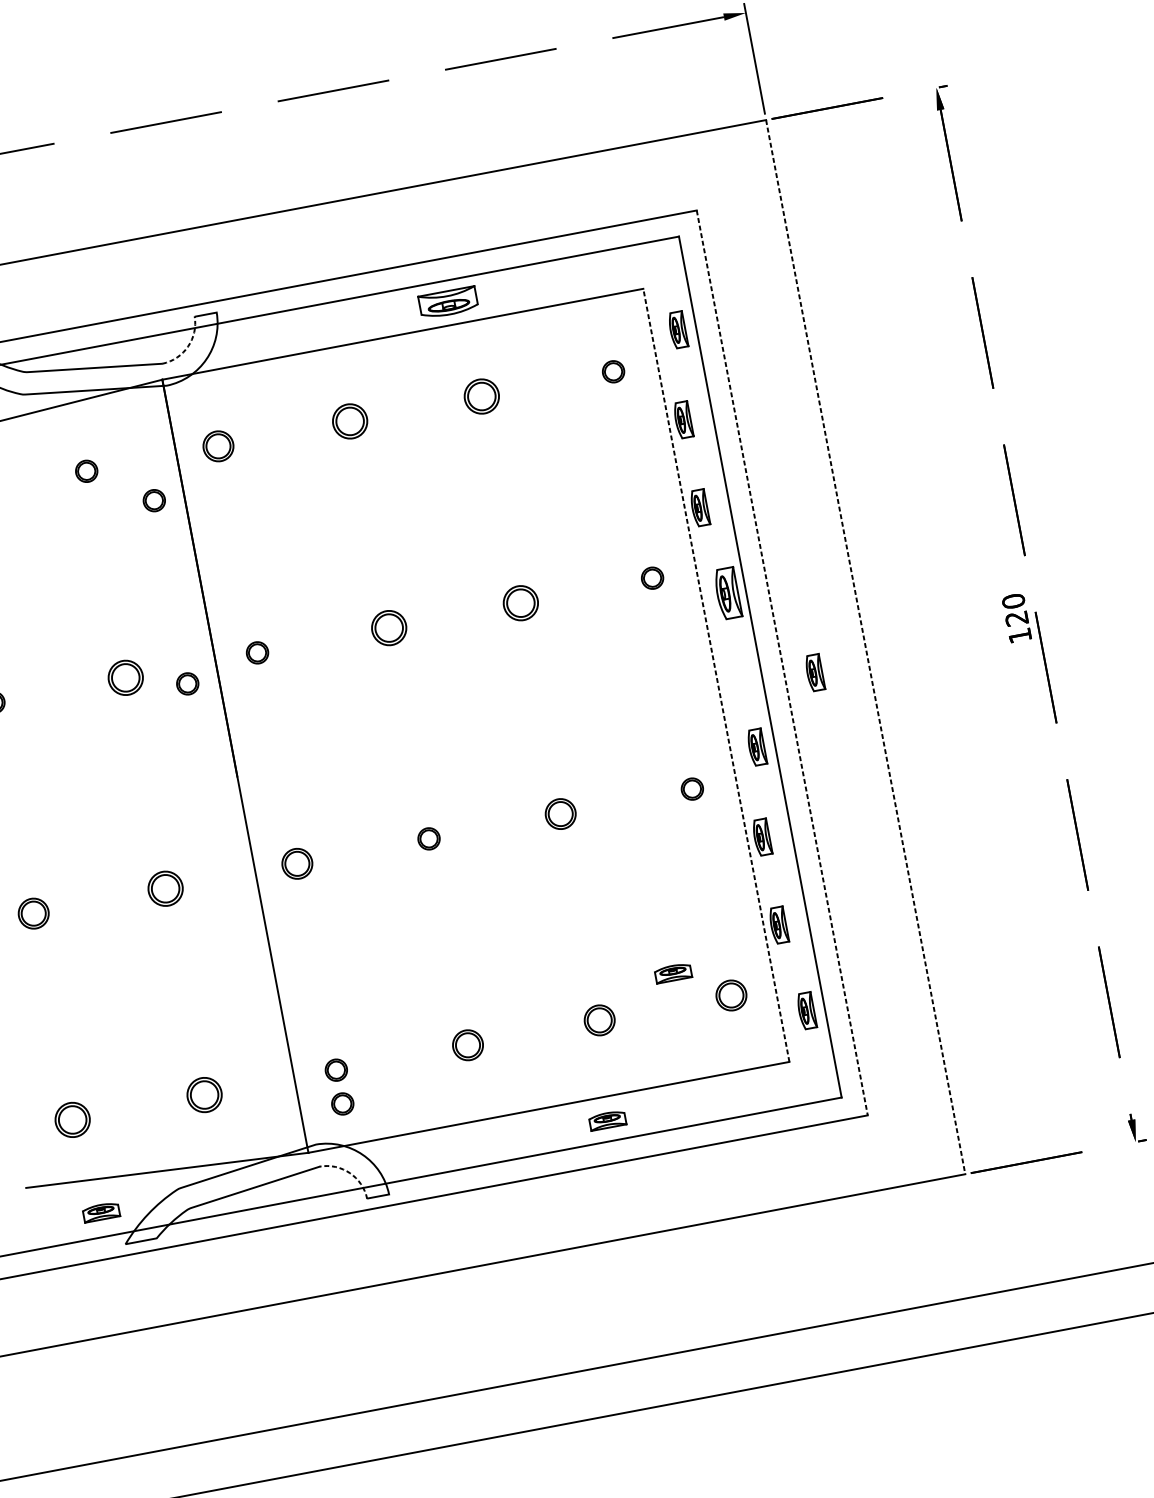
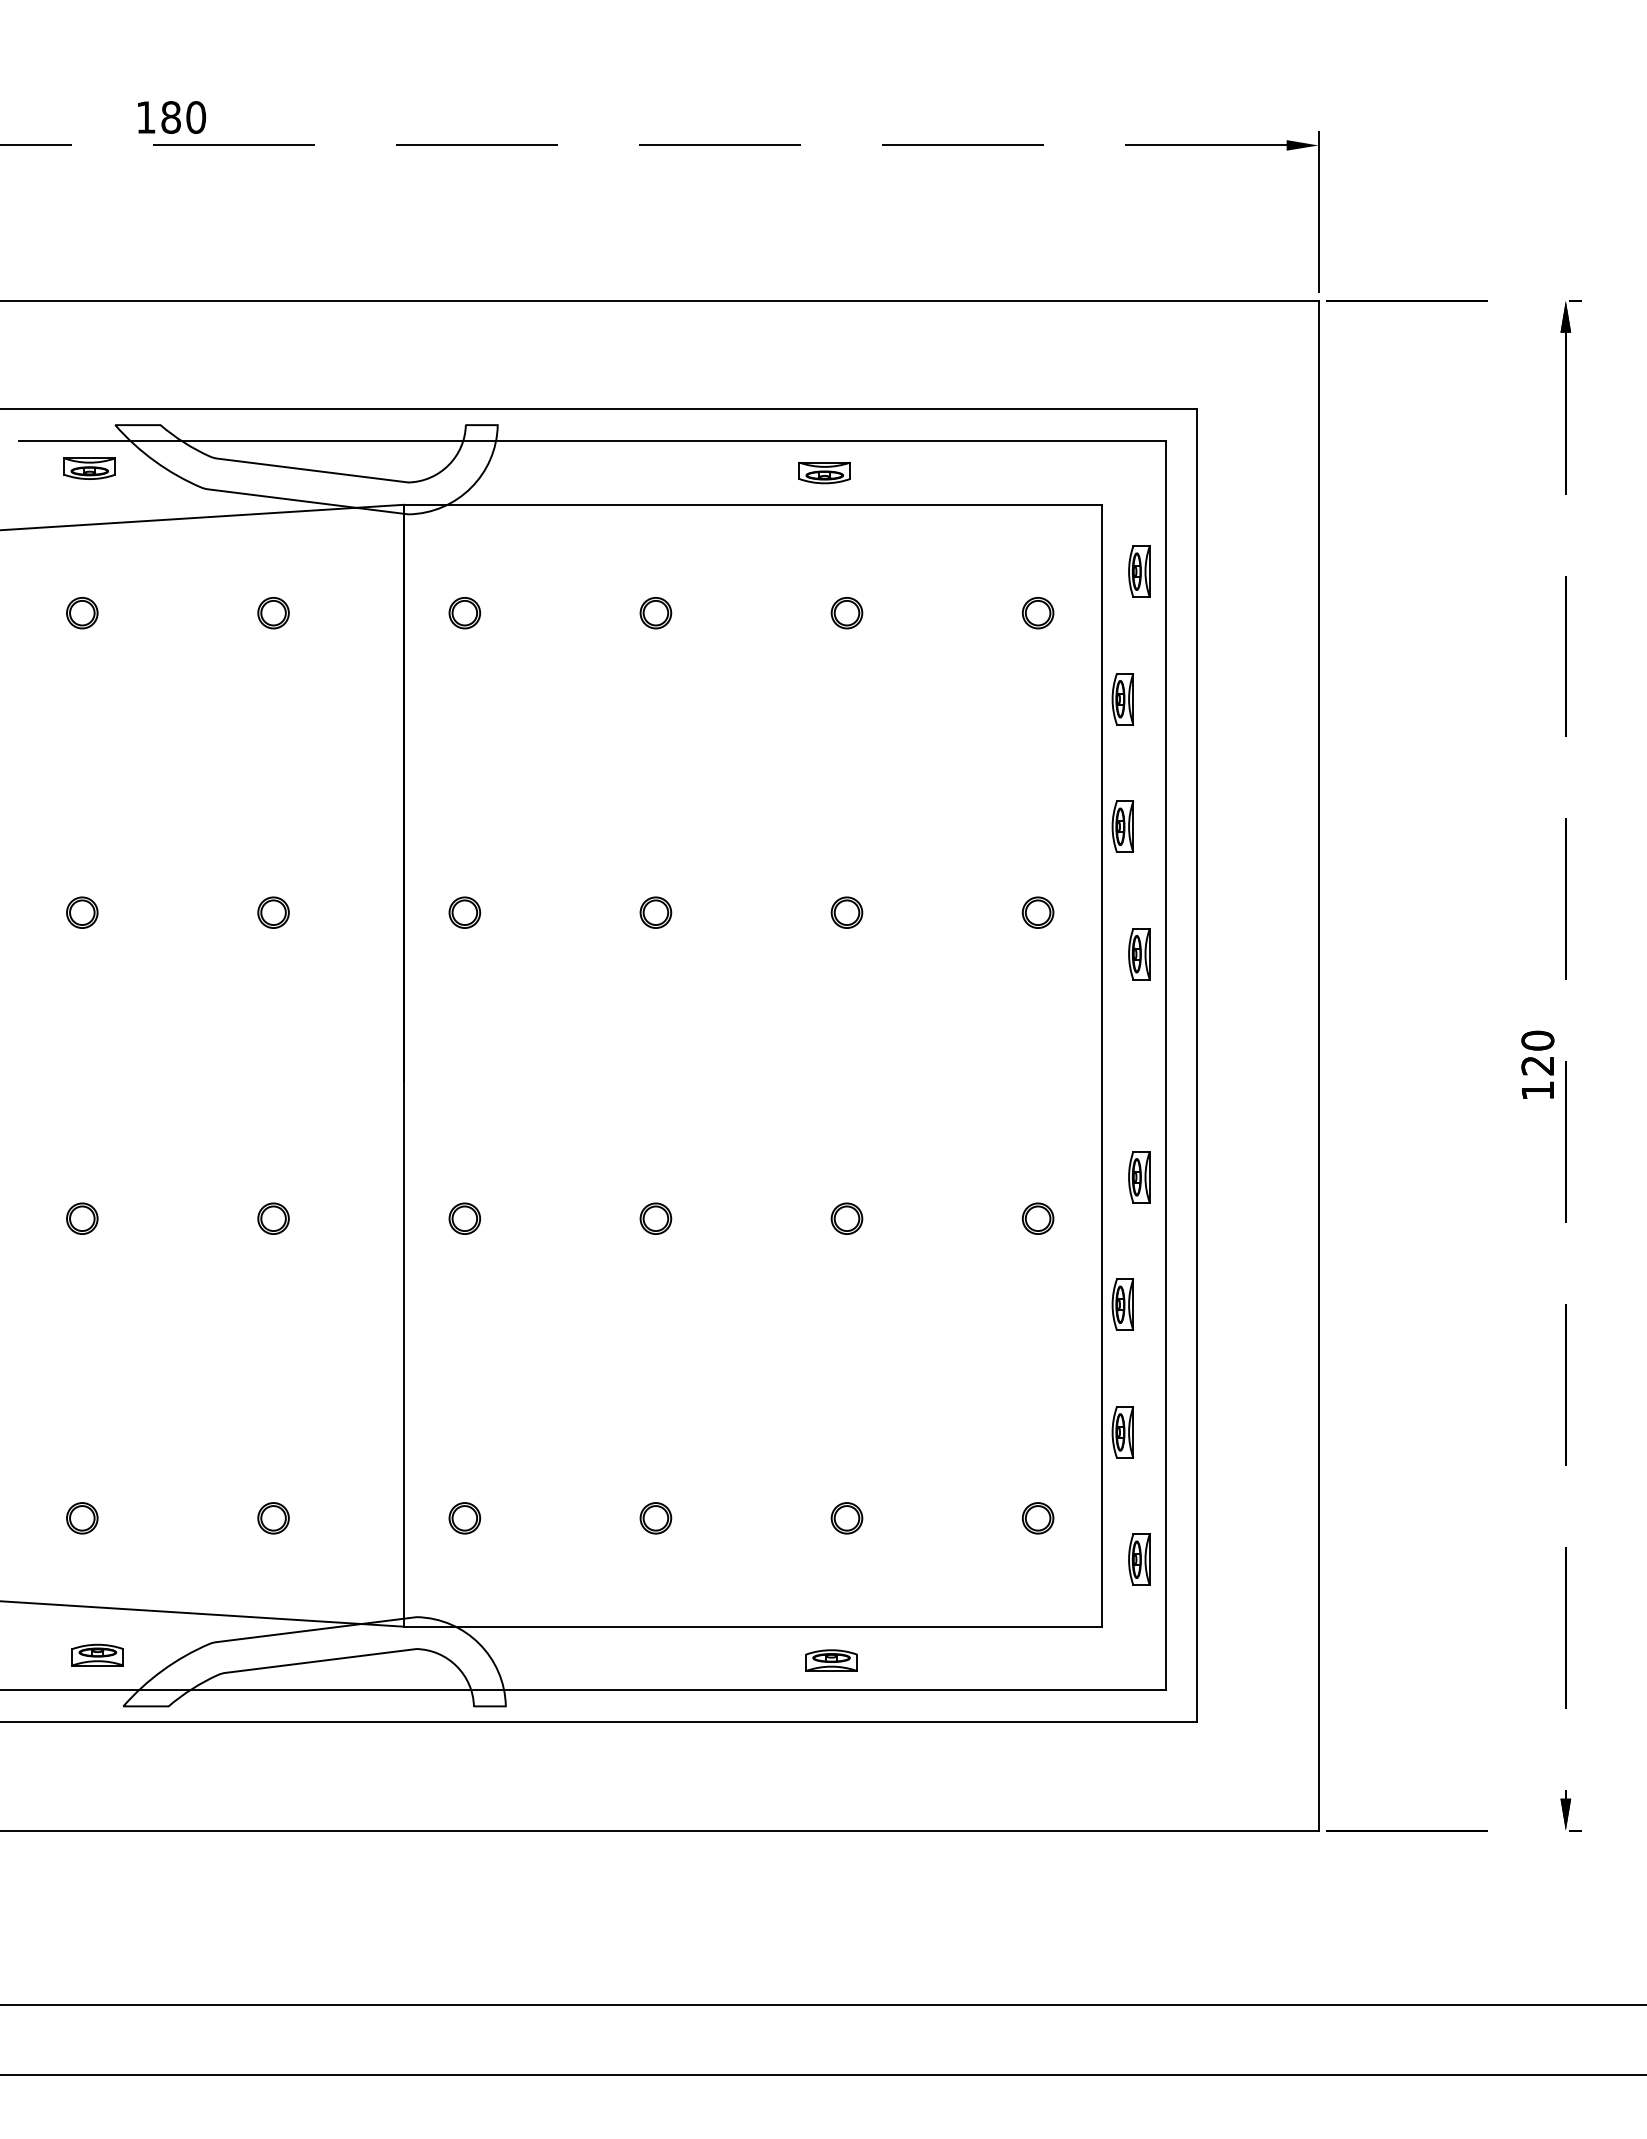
part: (448, 302) -> (824, 472), size x0.62
arc: (188, 346) -> (448, 465), dashed -> solid
part: (481, 396) -> (846, 613), size x0.62
part: (349, 421) -> (655, 613), size x0.62
part: (218, 446) -> (464, 613), size x0.71
part: (154, 500) -> (360, 672), removed
part: (727, 593) -> (1139, 954), size x0.71
part: (520, 603) -> (846, 912), size x0.62
part: (388, 627) -> (655, 912), size x0.62
line: (865, 646) -> (1318, 1065), dashed -> solid
line: (782, 662) -> (1197, 1065), dashed -> solid
part: (814, 673) -> (1240, 1088), removed
line: (716, 675) -> (1101, 1065), dashed -> solid
part: (125, 677) -> (273, 912), size x0.62
part: (187, 683) -> (358, 937), removed
part: (560, 813) -> (846, 1218), size x0.71
part: (297, 863) -> (464, 1218), size x0.71
part: (165, 888) -> (273, 1218), size x0.62
part: (33, 913) -> (82, 1218), size x0.71
part: (673, 973) -> (962, 1471), removed
part: (731, 995) -> (1037, 1518), size x0.71
part: (599, 1020) -> (846, 1518), size x0.71
part: (467, 1045) -> (655, 1518), size x0.71
part: (204, 1095) -> (273, 1518), size x0.62
part: (342, 1104) -> (464, 1567), removed
part: (72, 1120) -> (82, 1518), size x0.62
arc: (349, 1173) -> (456, 1666), dashed -> solid

